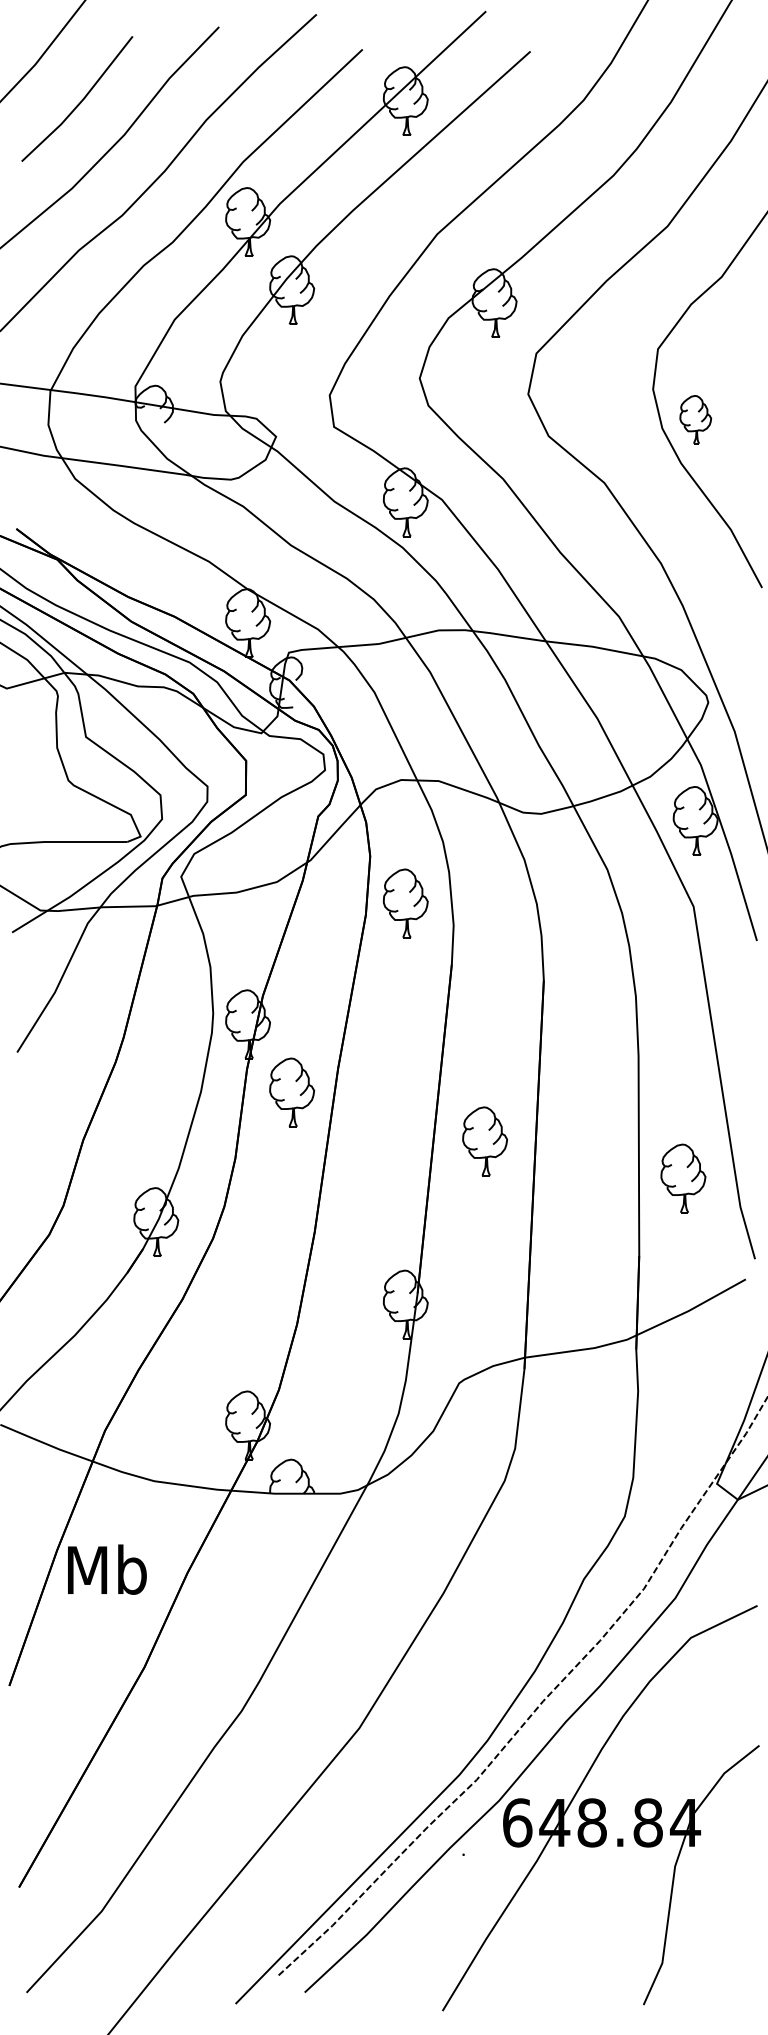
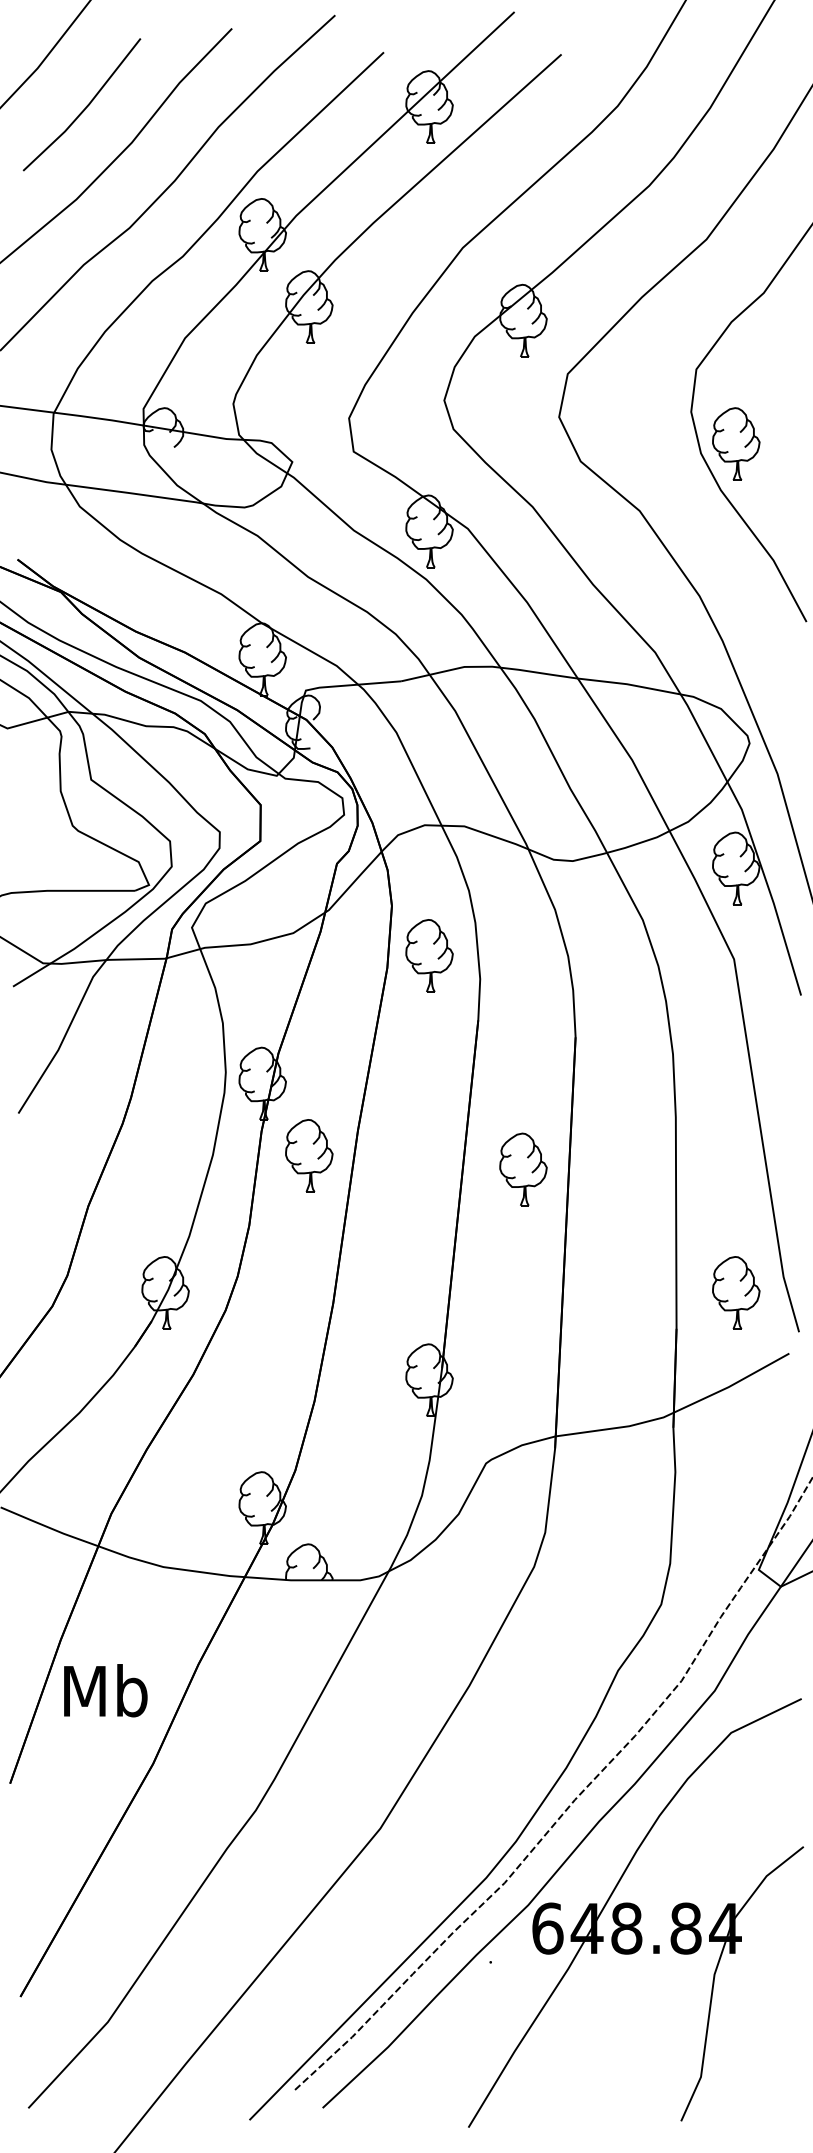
part: (695, 419) -> (736, 443), size x1.43
part: (485, 1141) -> (523, 1169), moved
part: (683, 1178) -> (736, 1292), moved
text: (107, 1569) -> (105, 1690), moved

